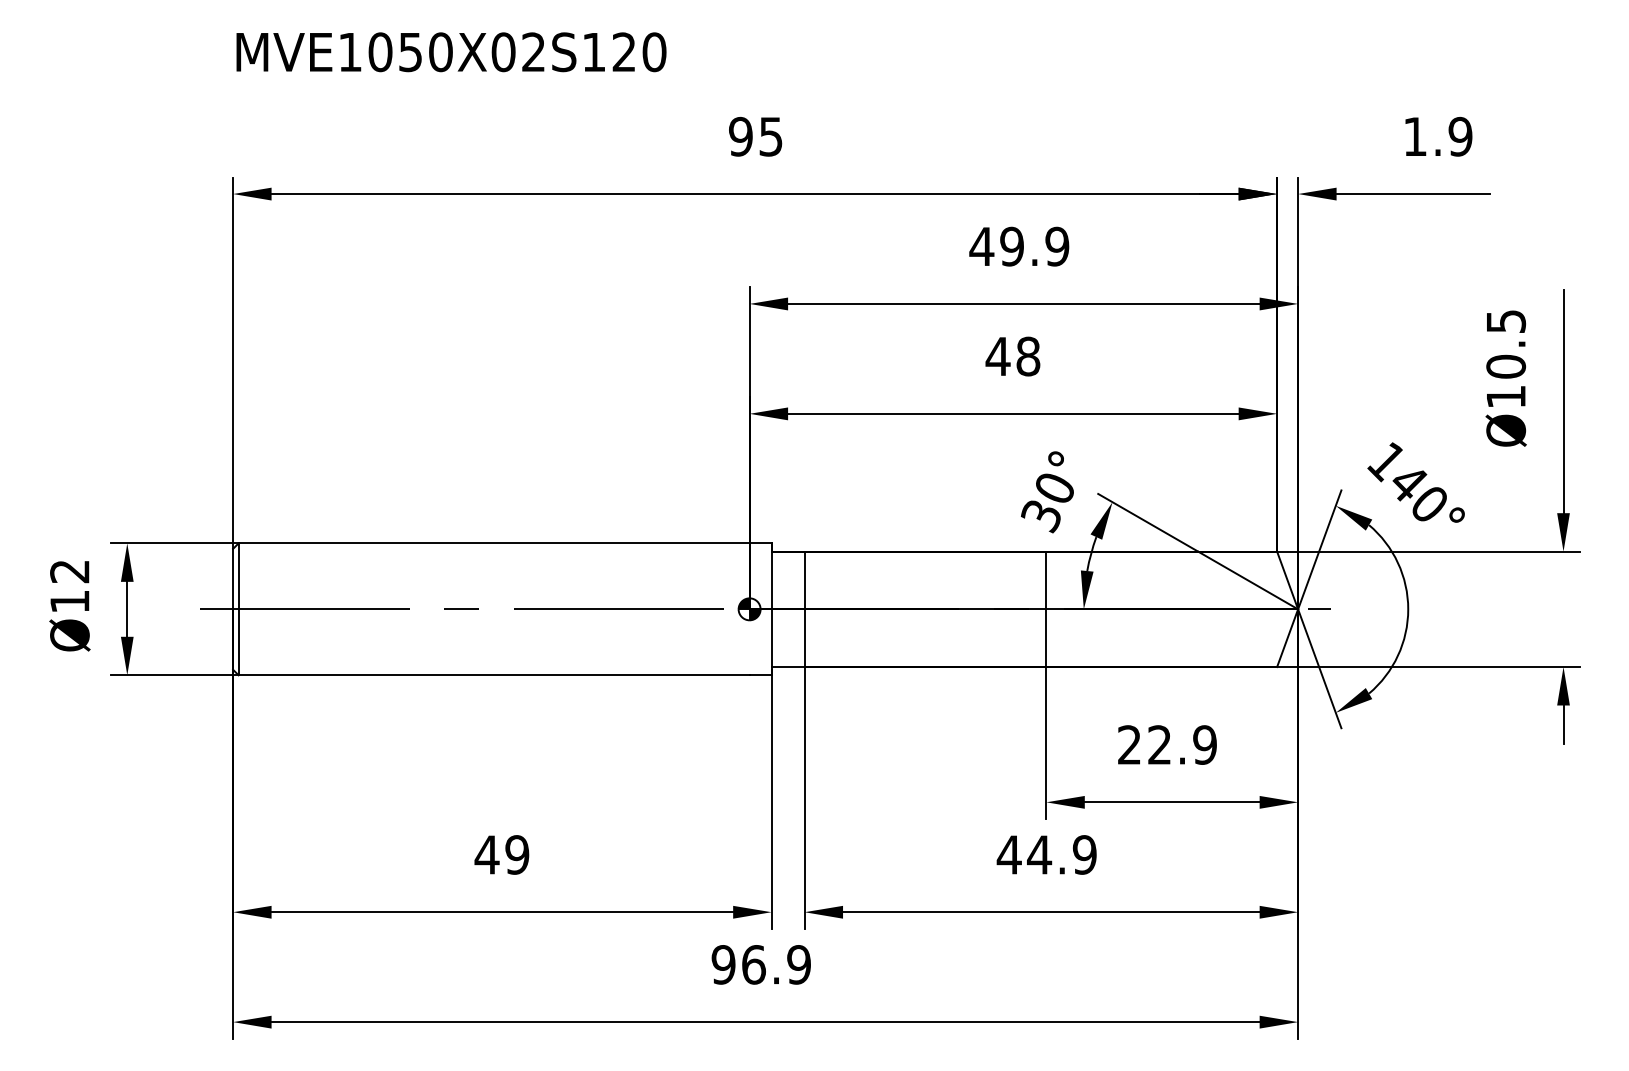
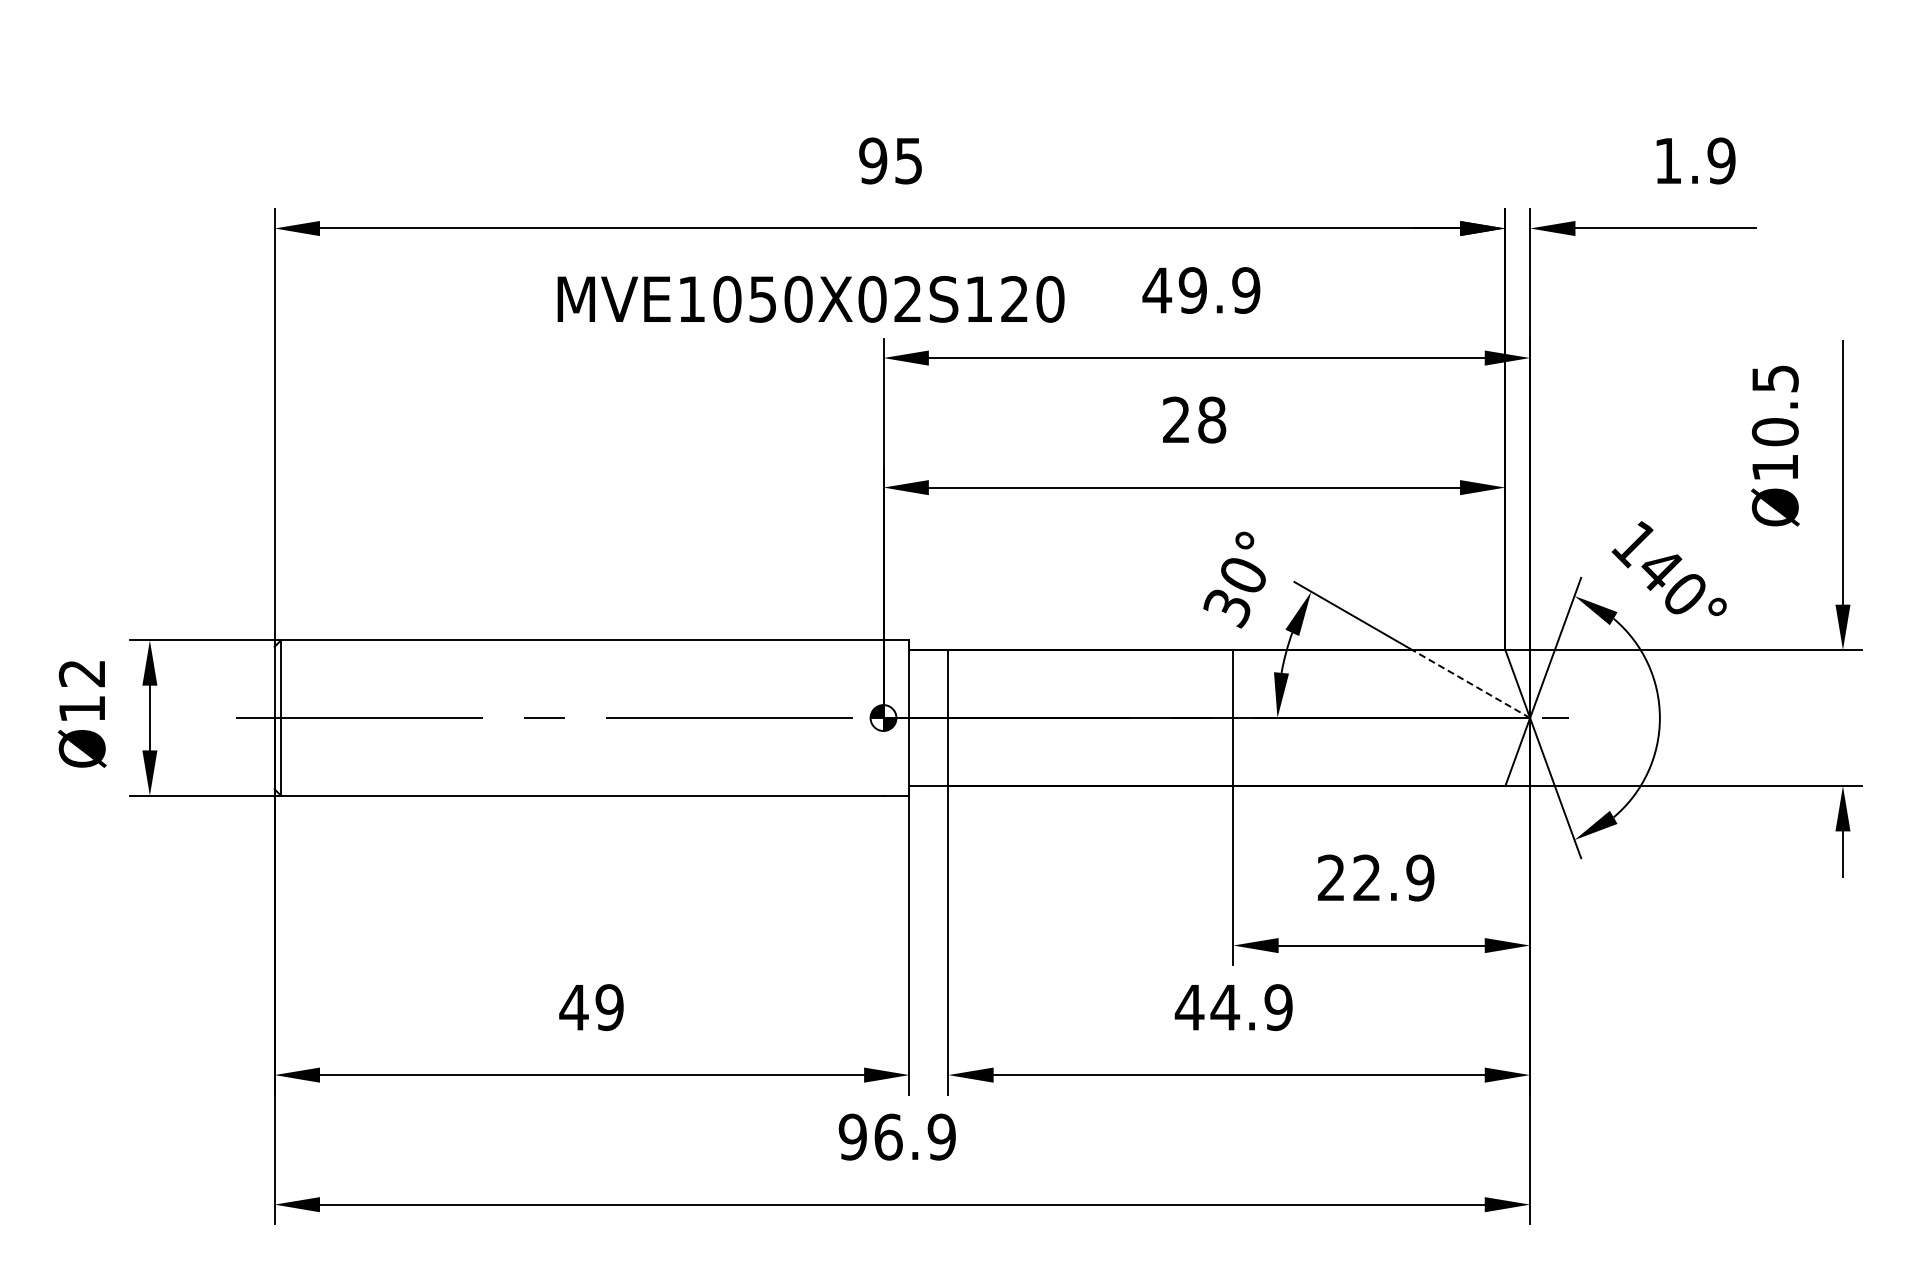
text: (451, 52) -> (810, 299), moved
text: (998, 356) -> (1176, 419), 48 -> 28
line: (1248, 580) -> (1471, 684), solid -> dashed

